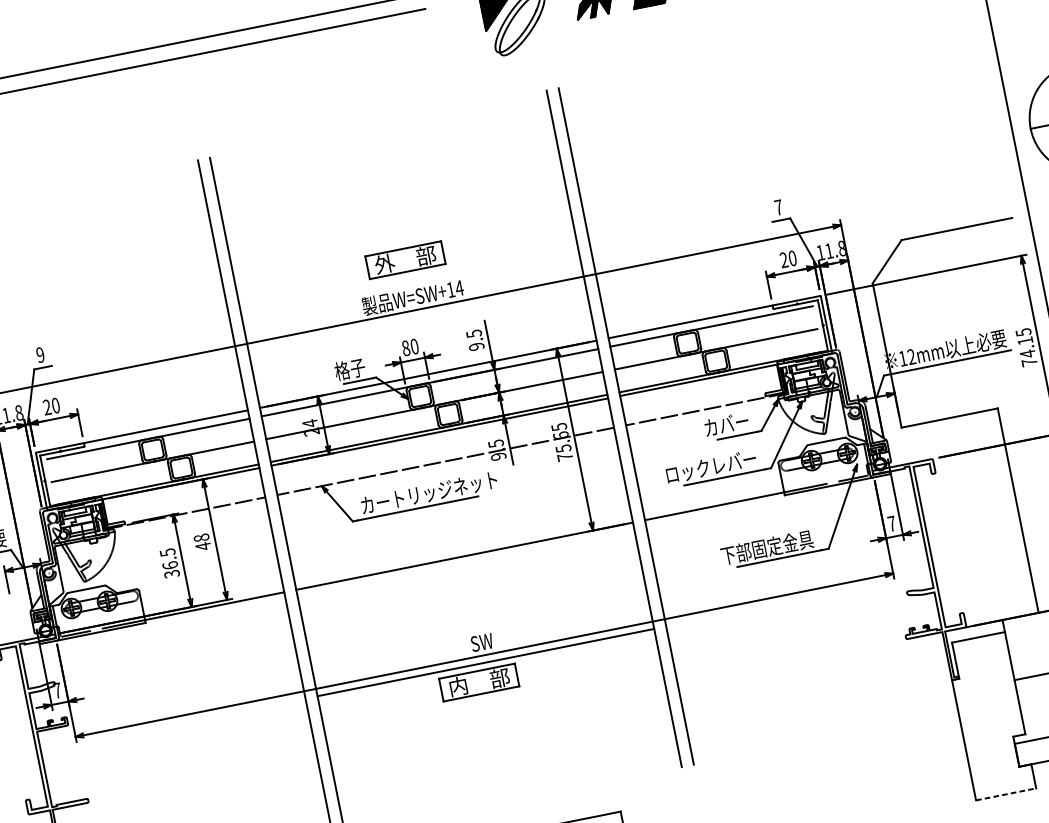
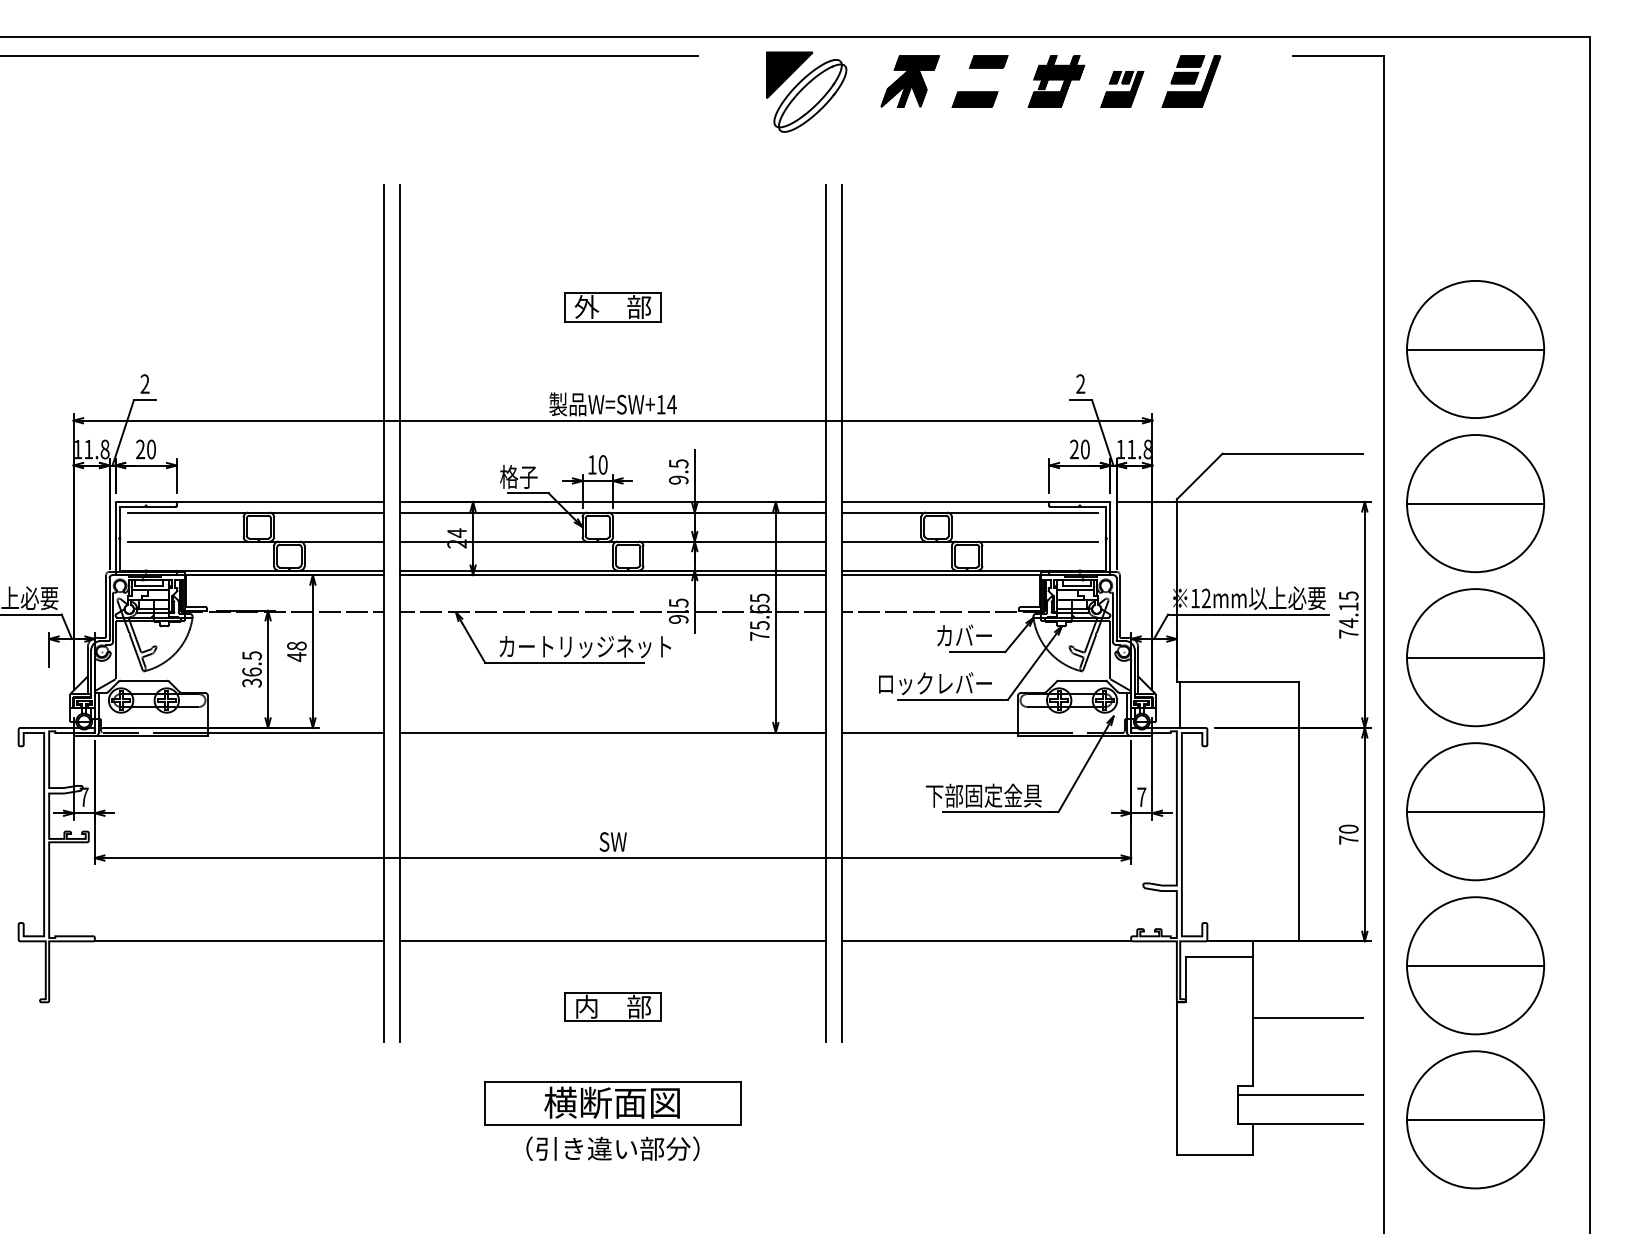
text: (778, 207) -> (1080, 383), 7 -> 2
part: (405, 260) -> (612, 307), moved
text: (405, 348) -> (591, 464), 80 -> 10
text: (39, 354) -> (144, 383), 9 -> 2
line: (907, 444) -> (1179, 704), added
line: (485, 662) -> (612, 941), moved
line: (792, 662) -> (986, 941), added
part: (478, 682) -> (612, 1006), moved
line: (202, 779) -> (239, 941), added
line: (1006, 794) -> (1215, 1154), dashed -> solid

